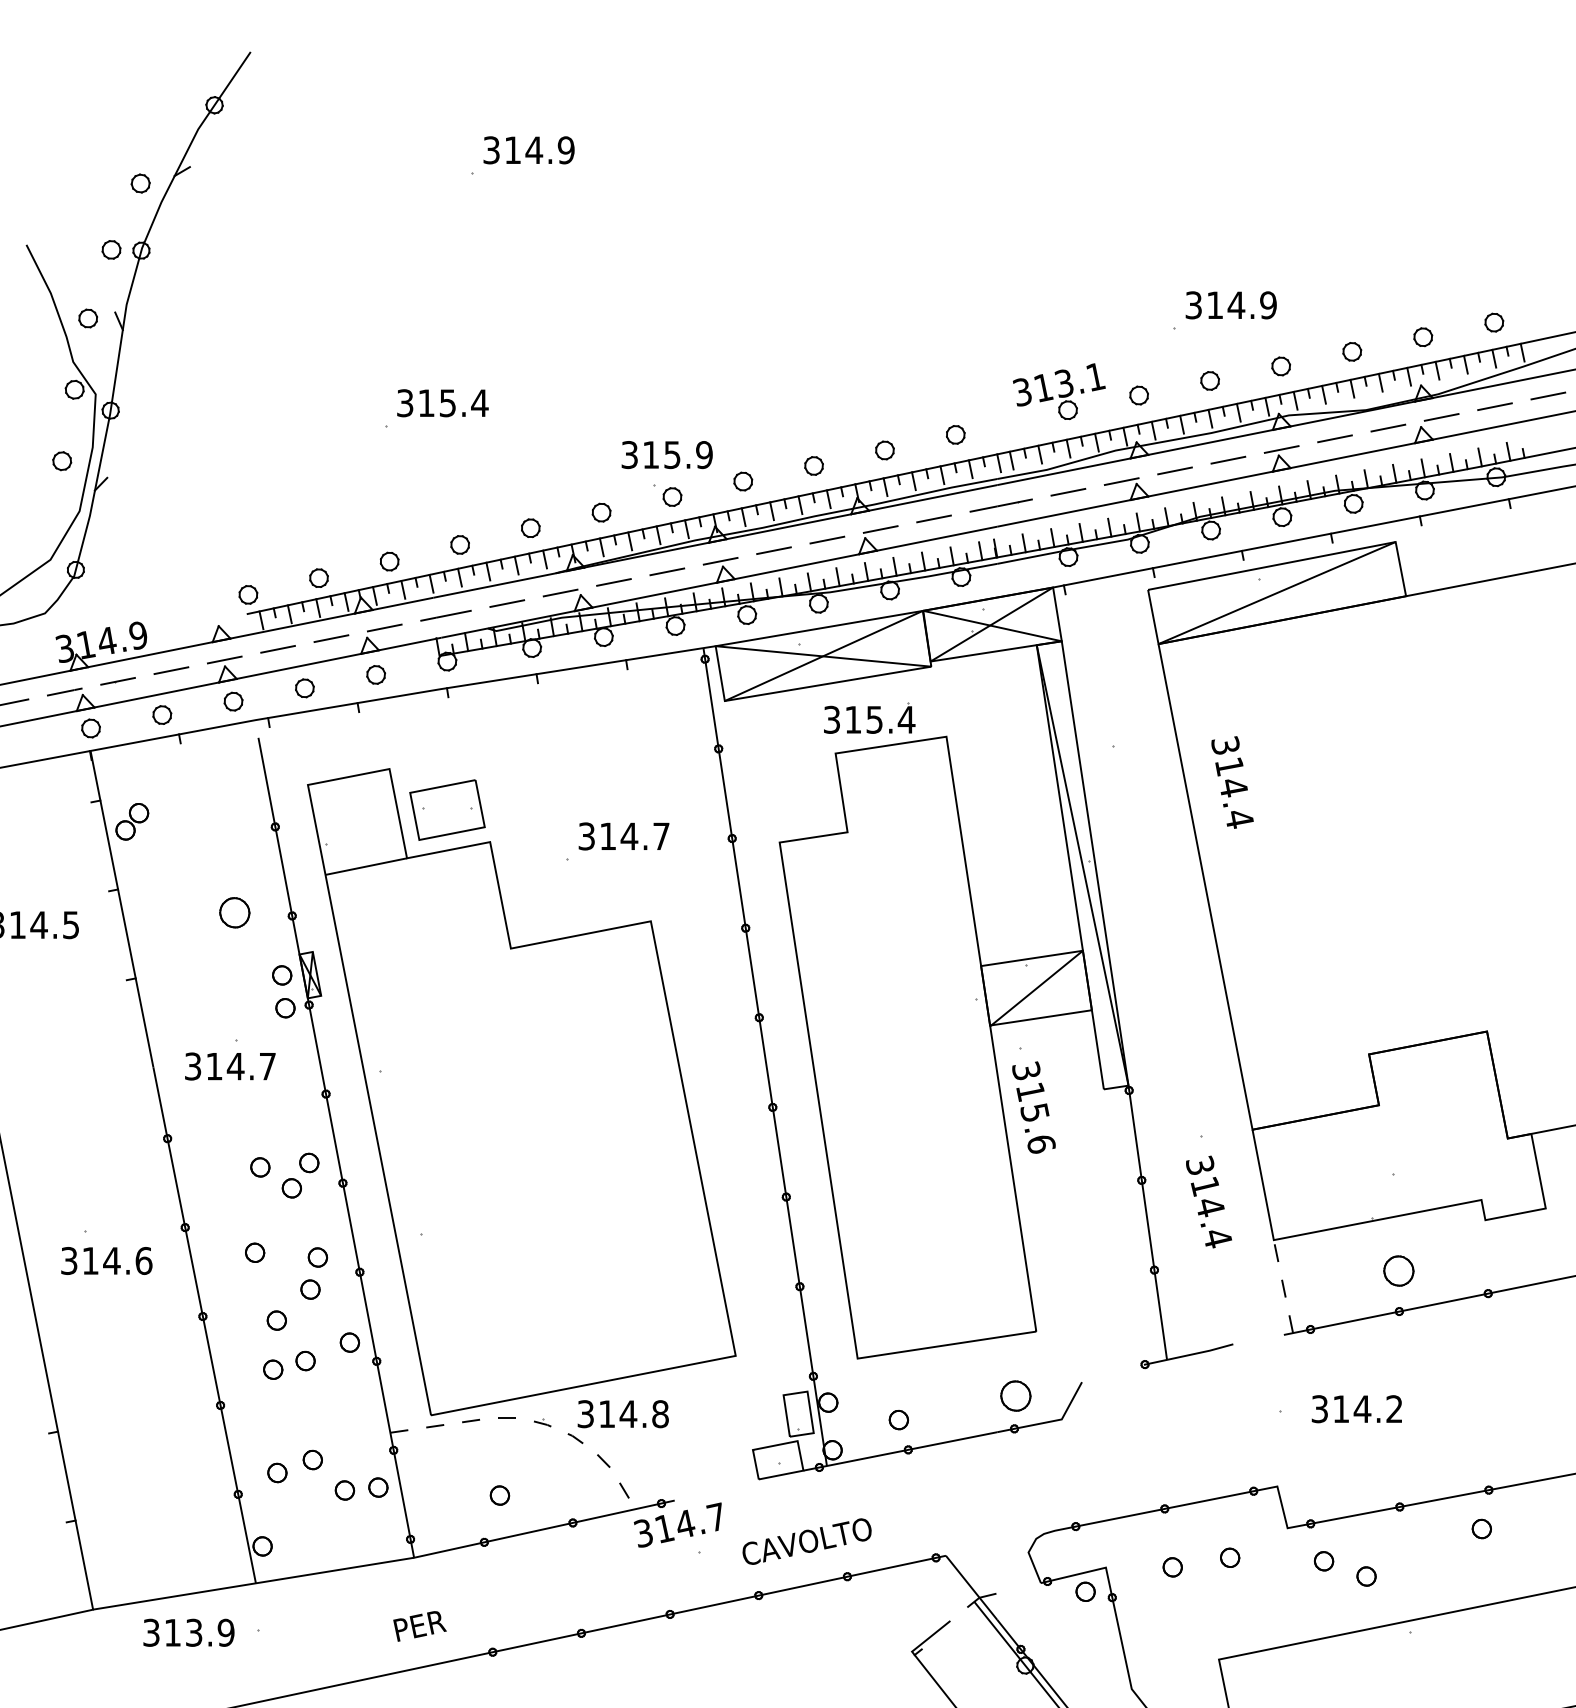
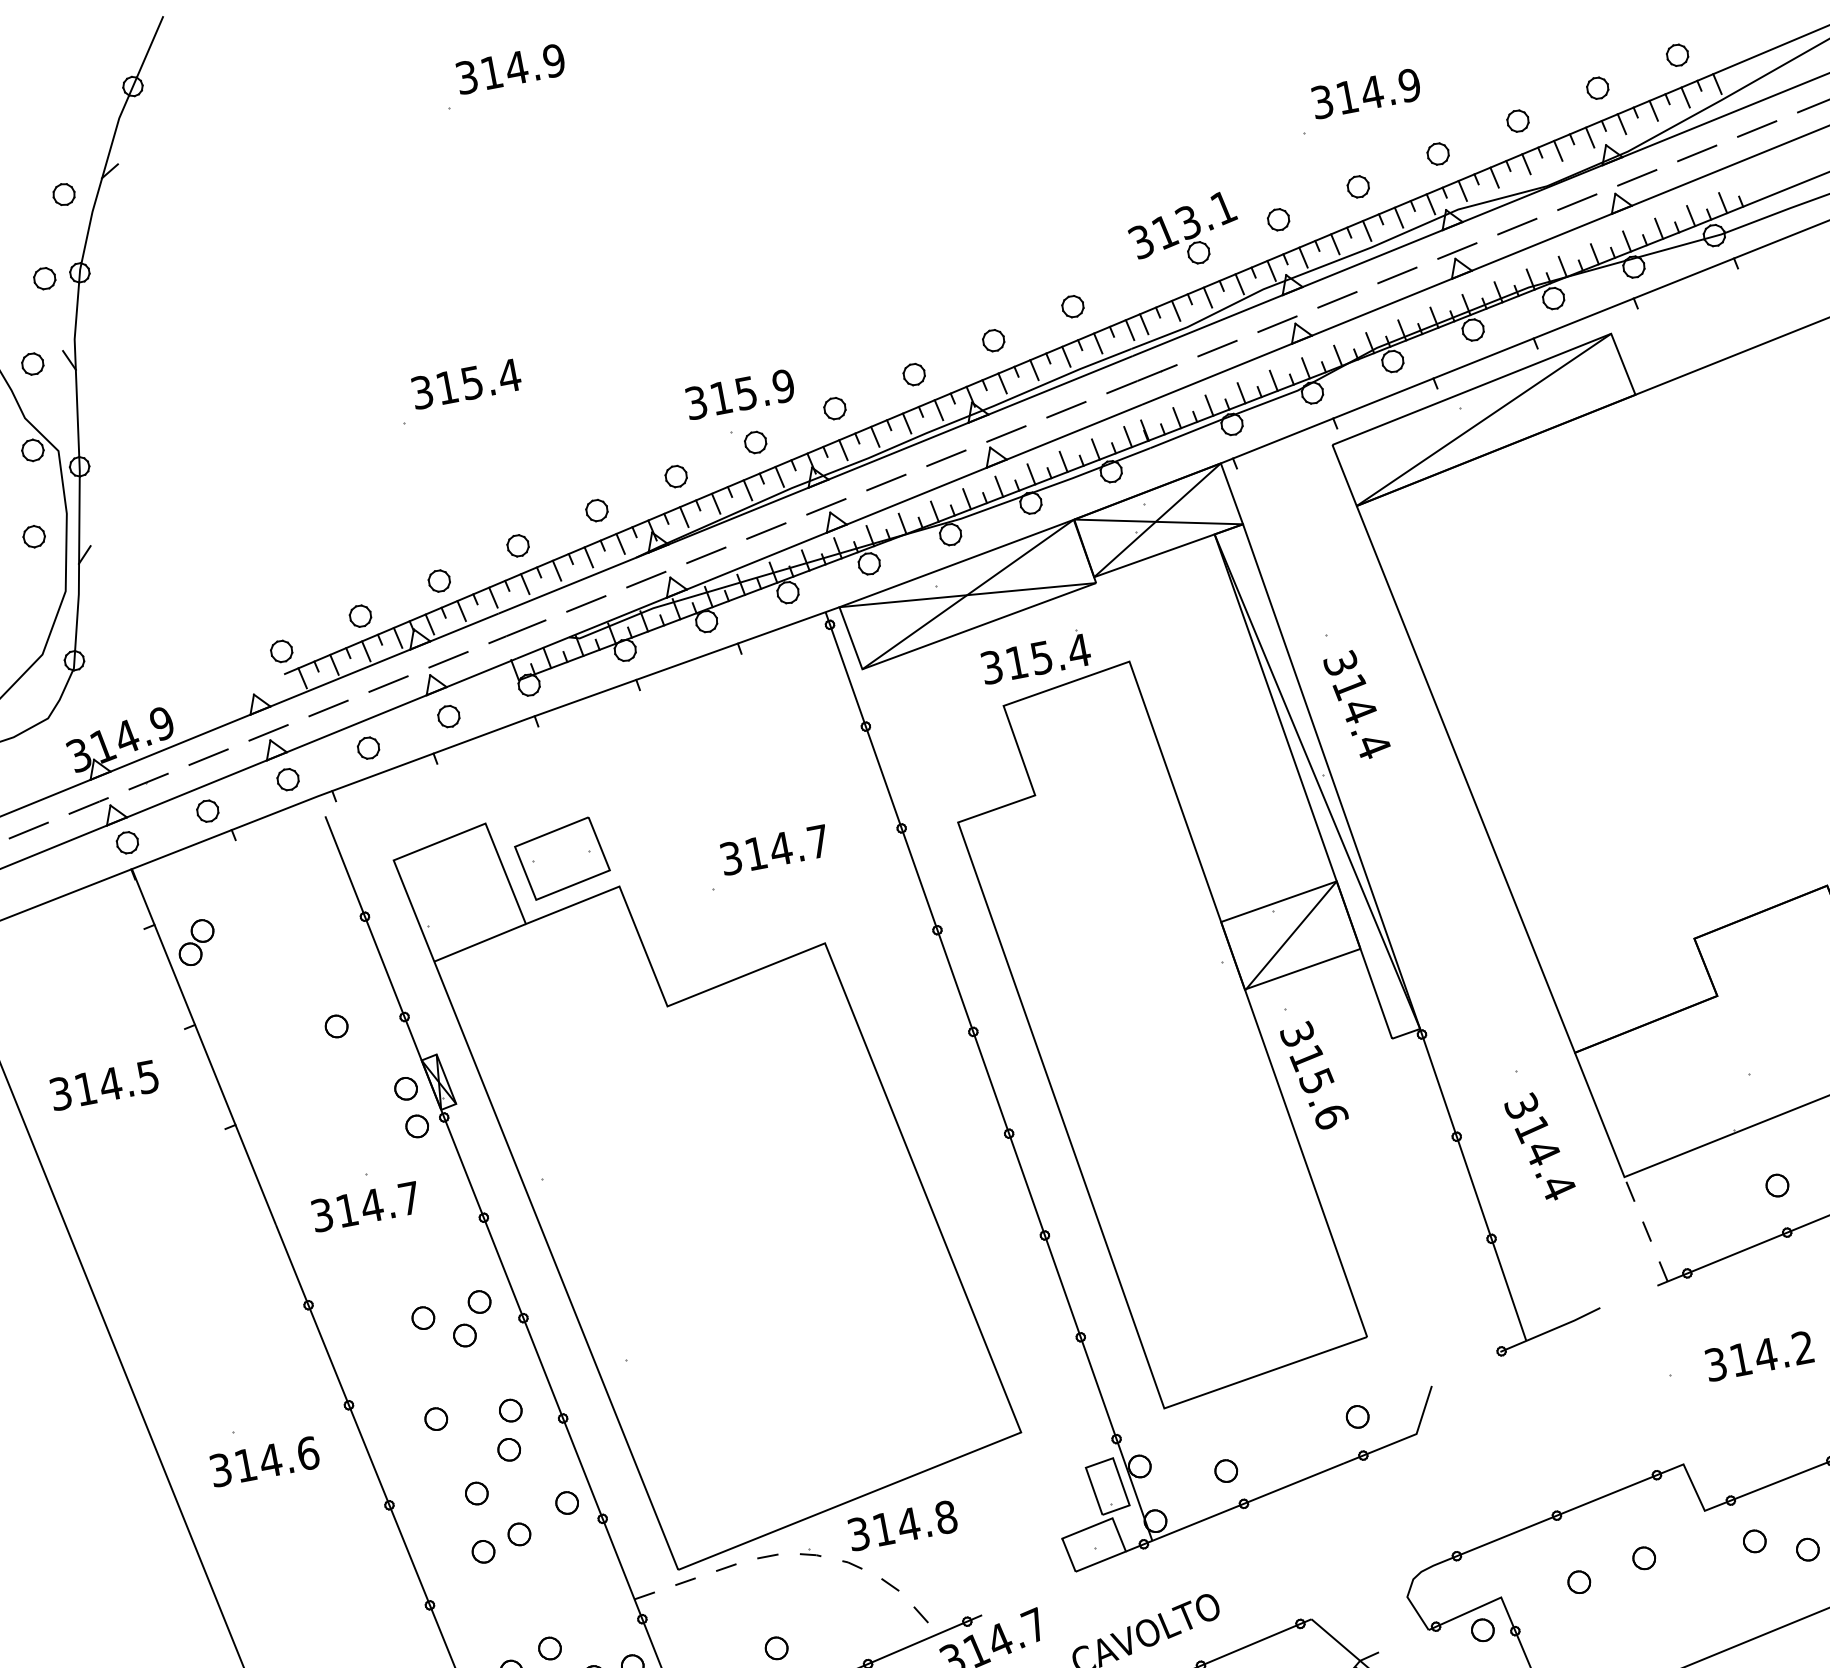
text: (1232, 782) -> (1357, 705), moved
part: (234, 913) -> (336, 1027), size x0.62
part: (1398, 1271) -> (1777, 1185), size x0.62
part: (1015, 1395) -> (1357, 1416), size x0.62

